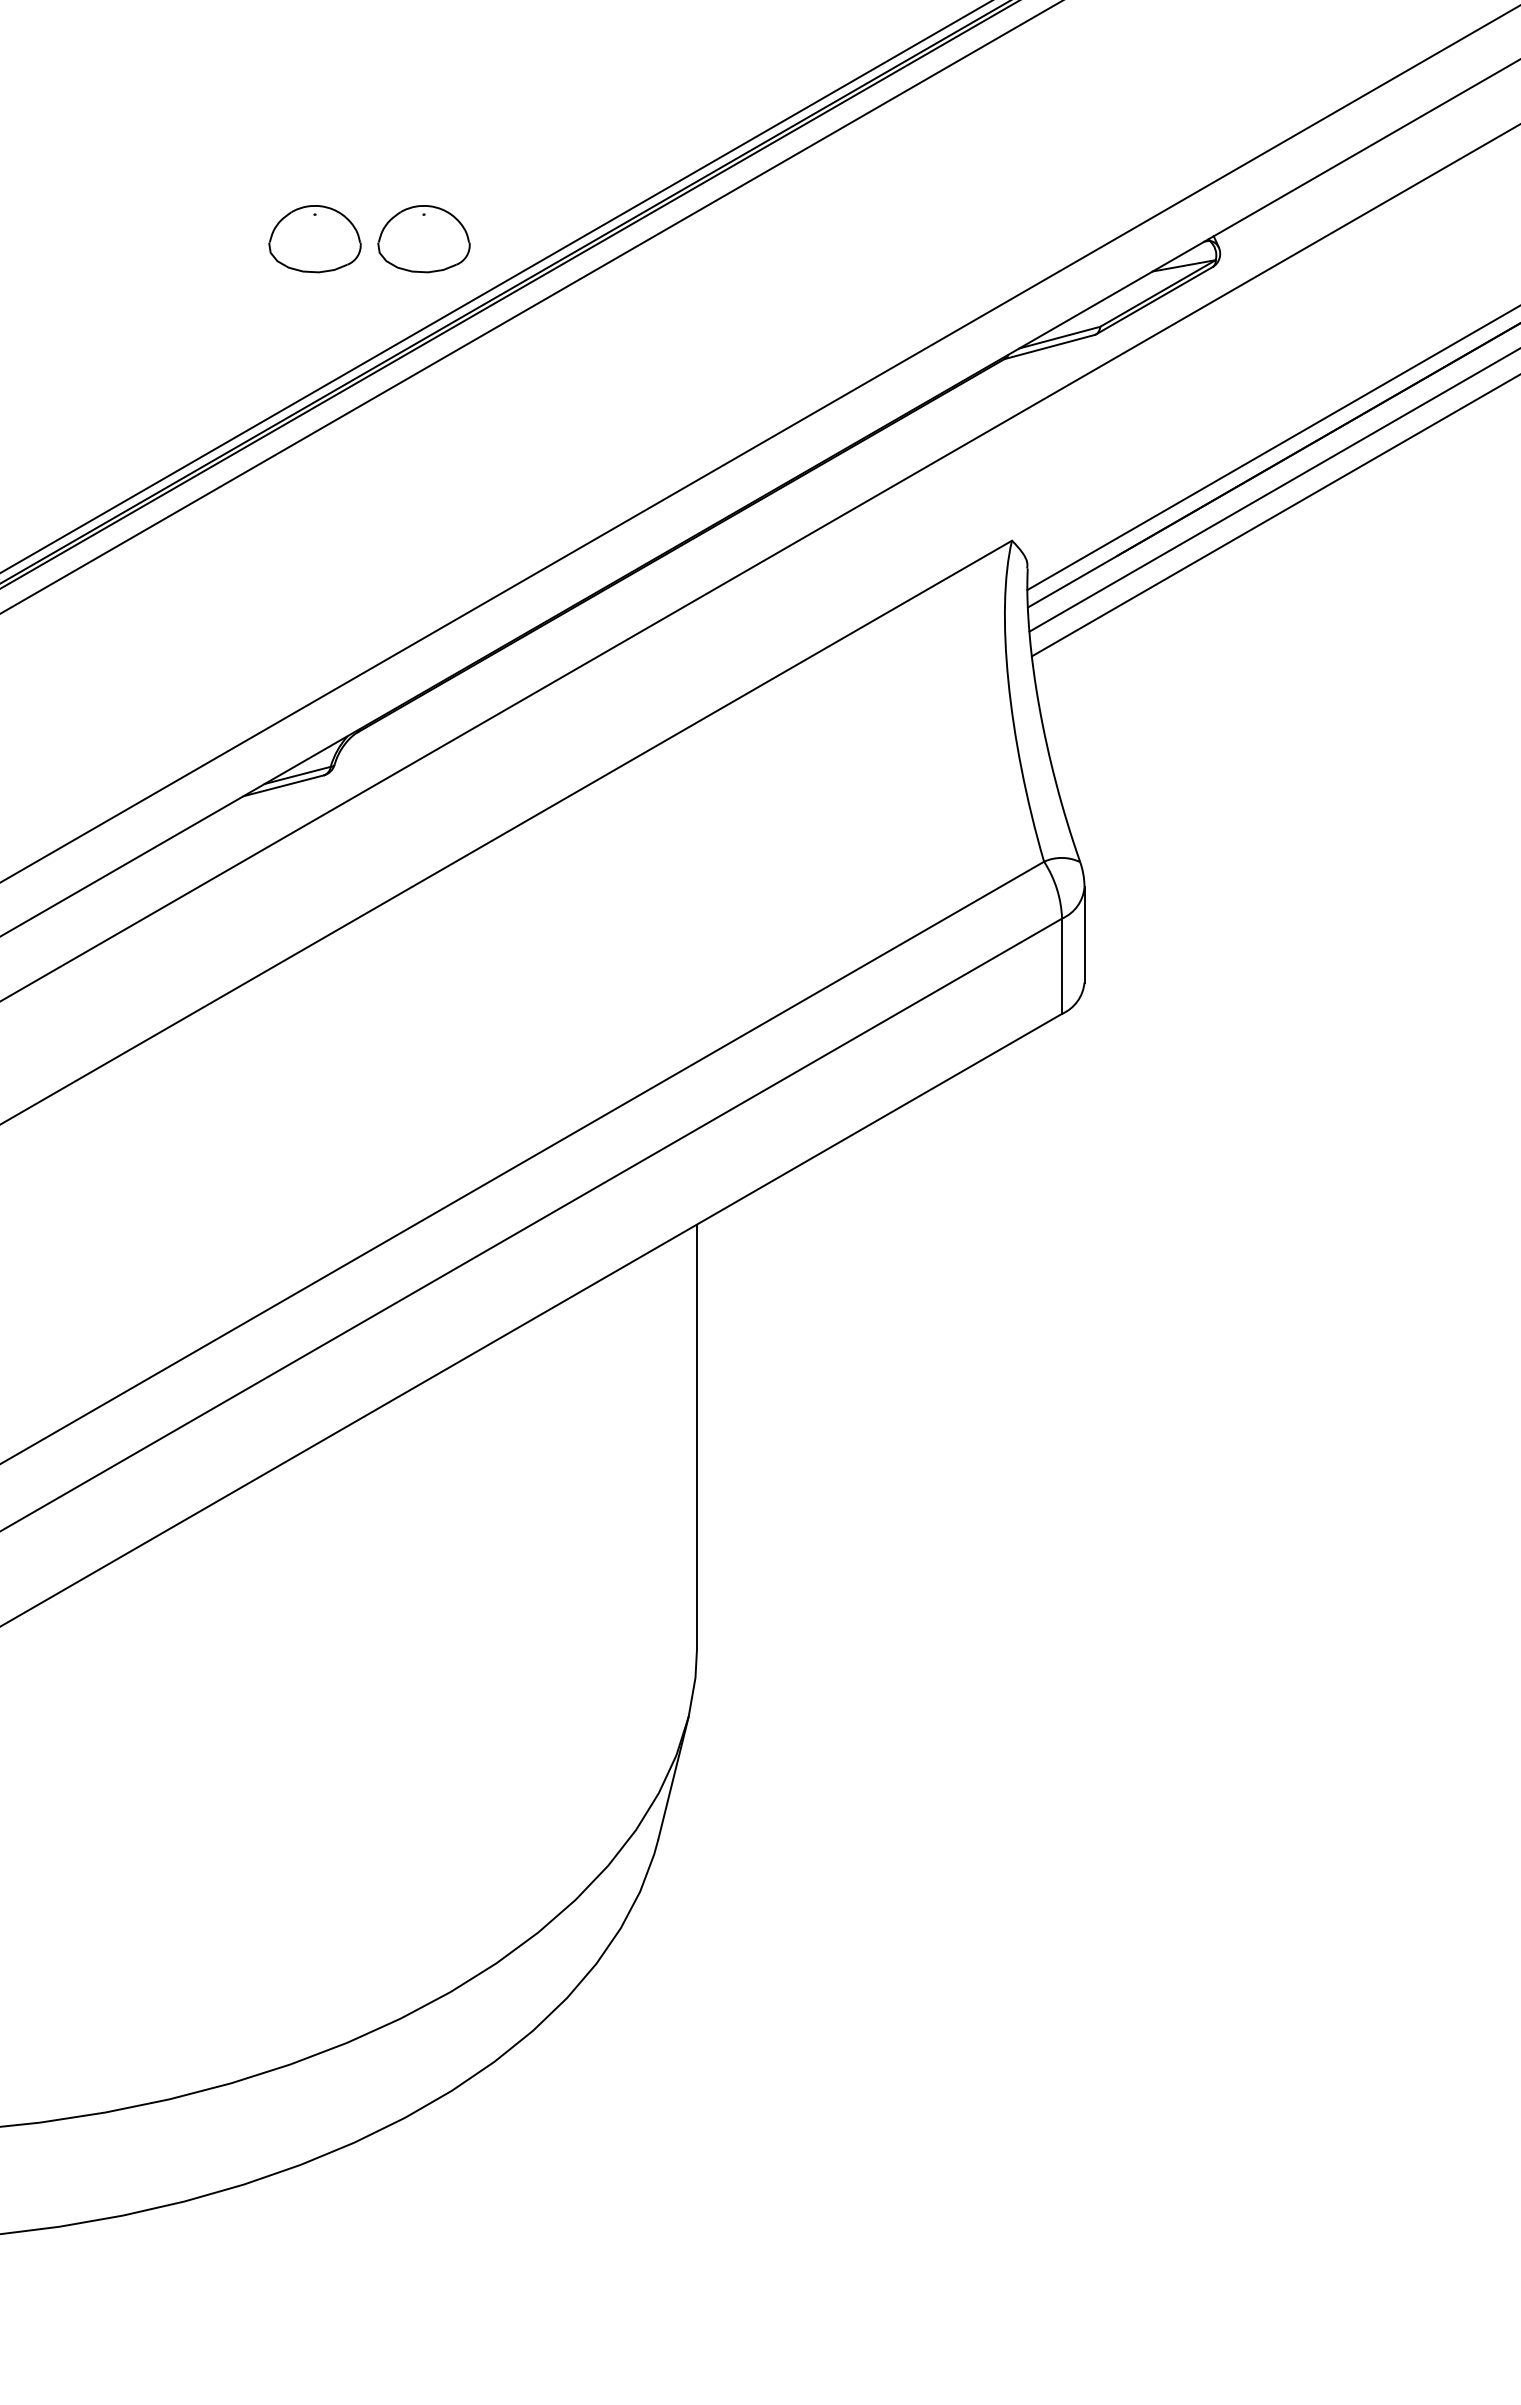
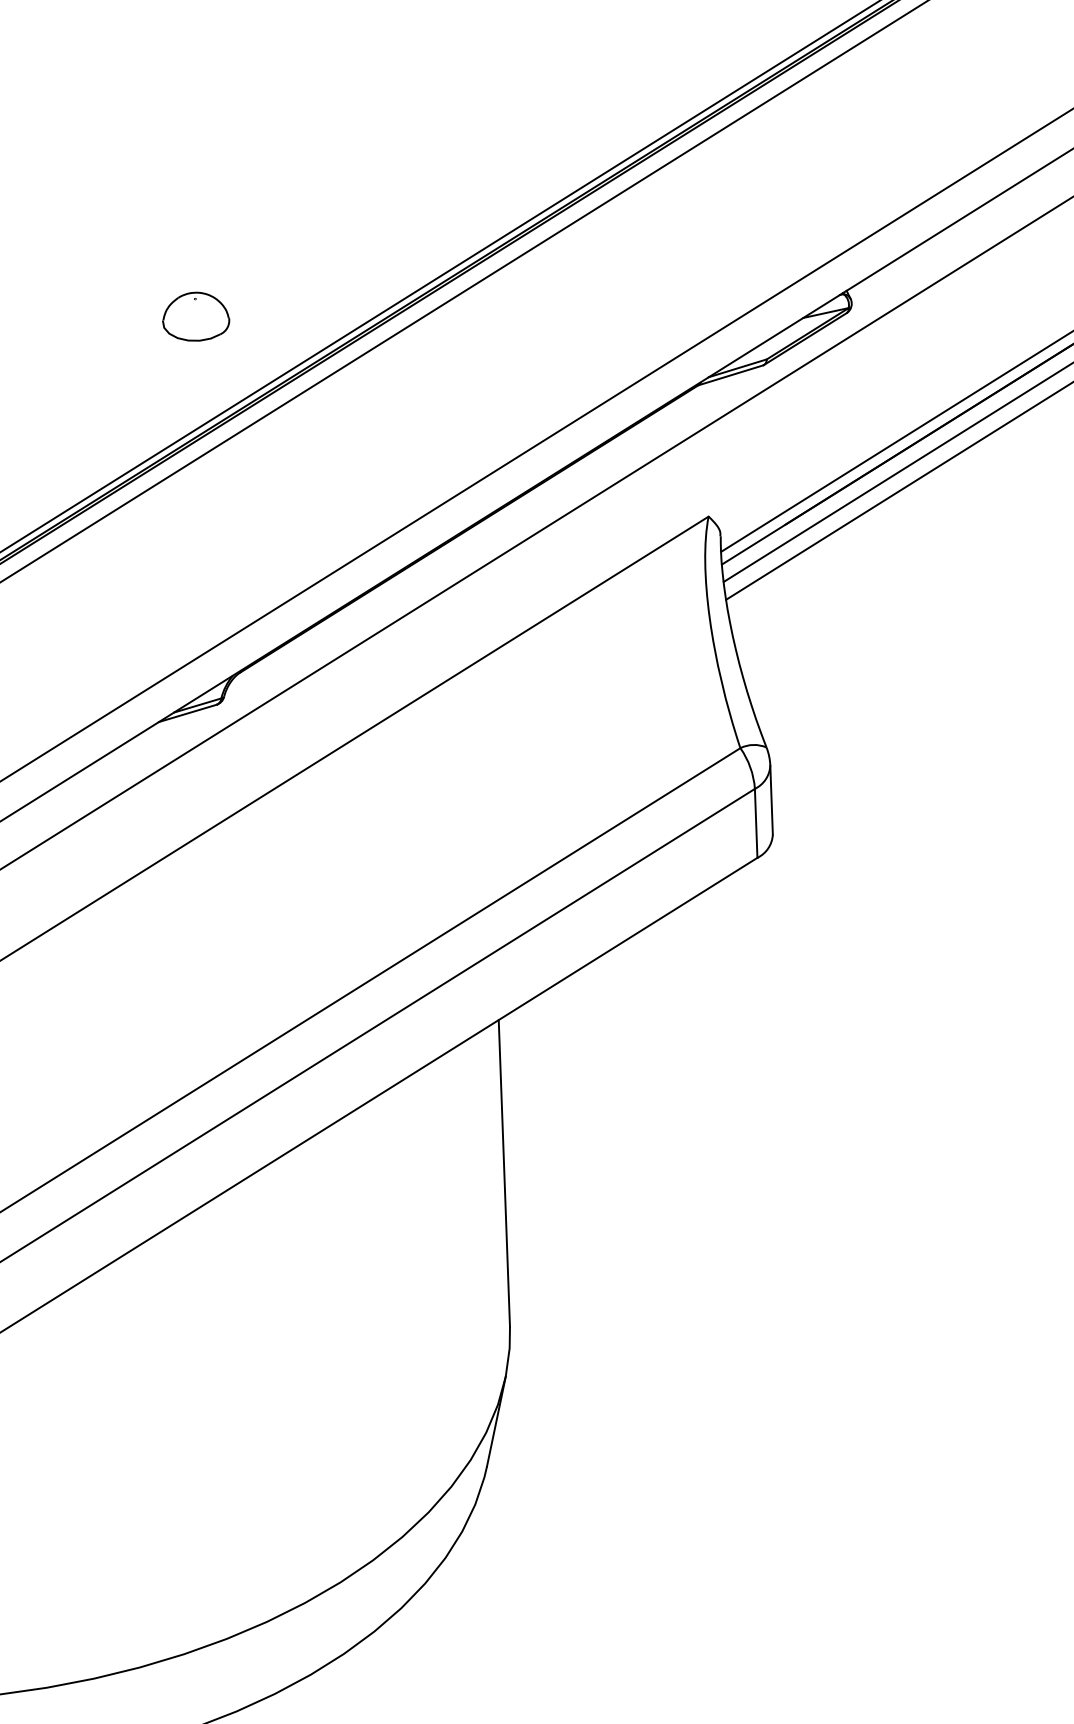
part: (423, 239) -> (274, 314), removed

